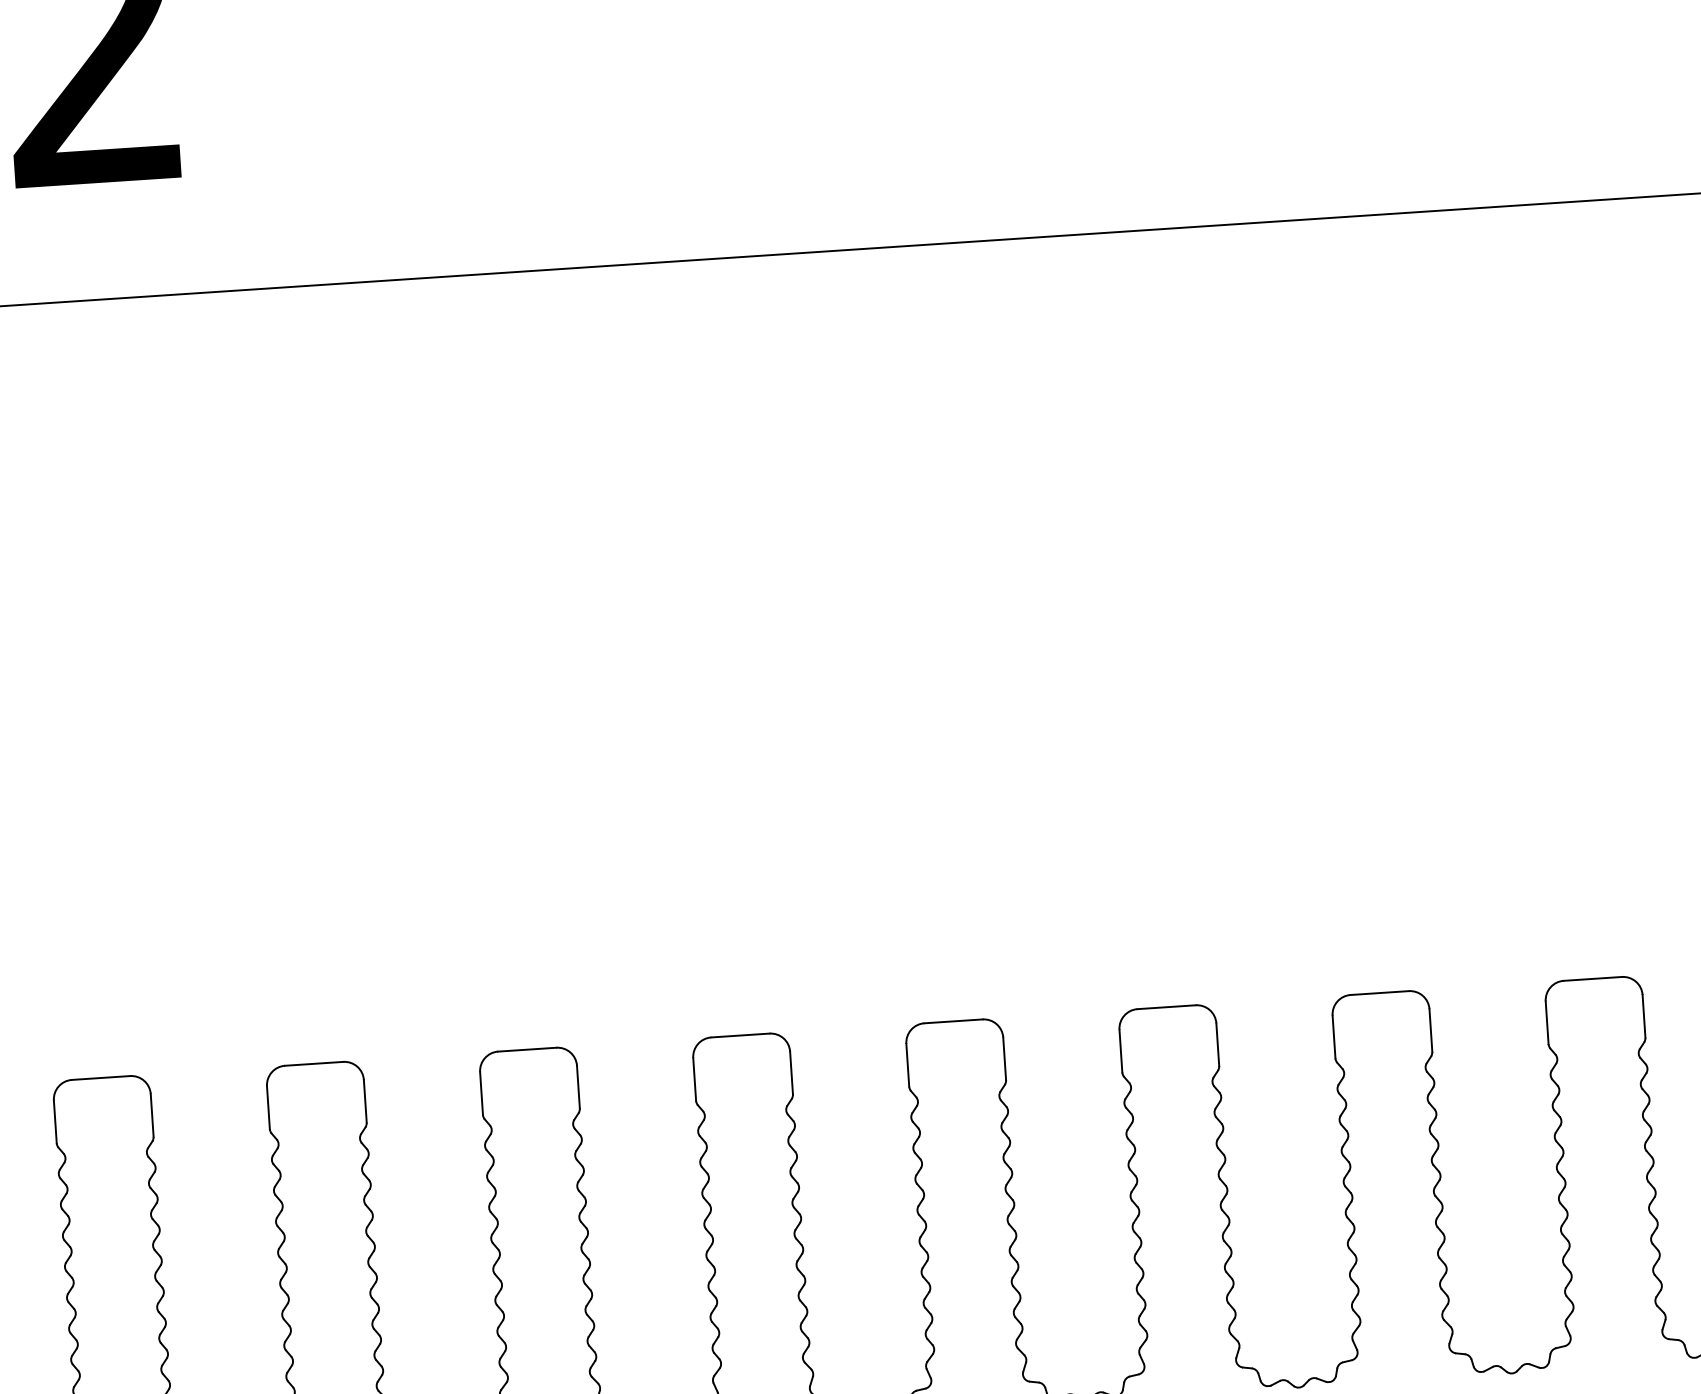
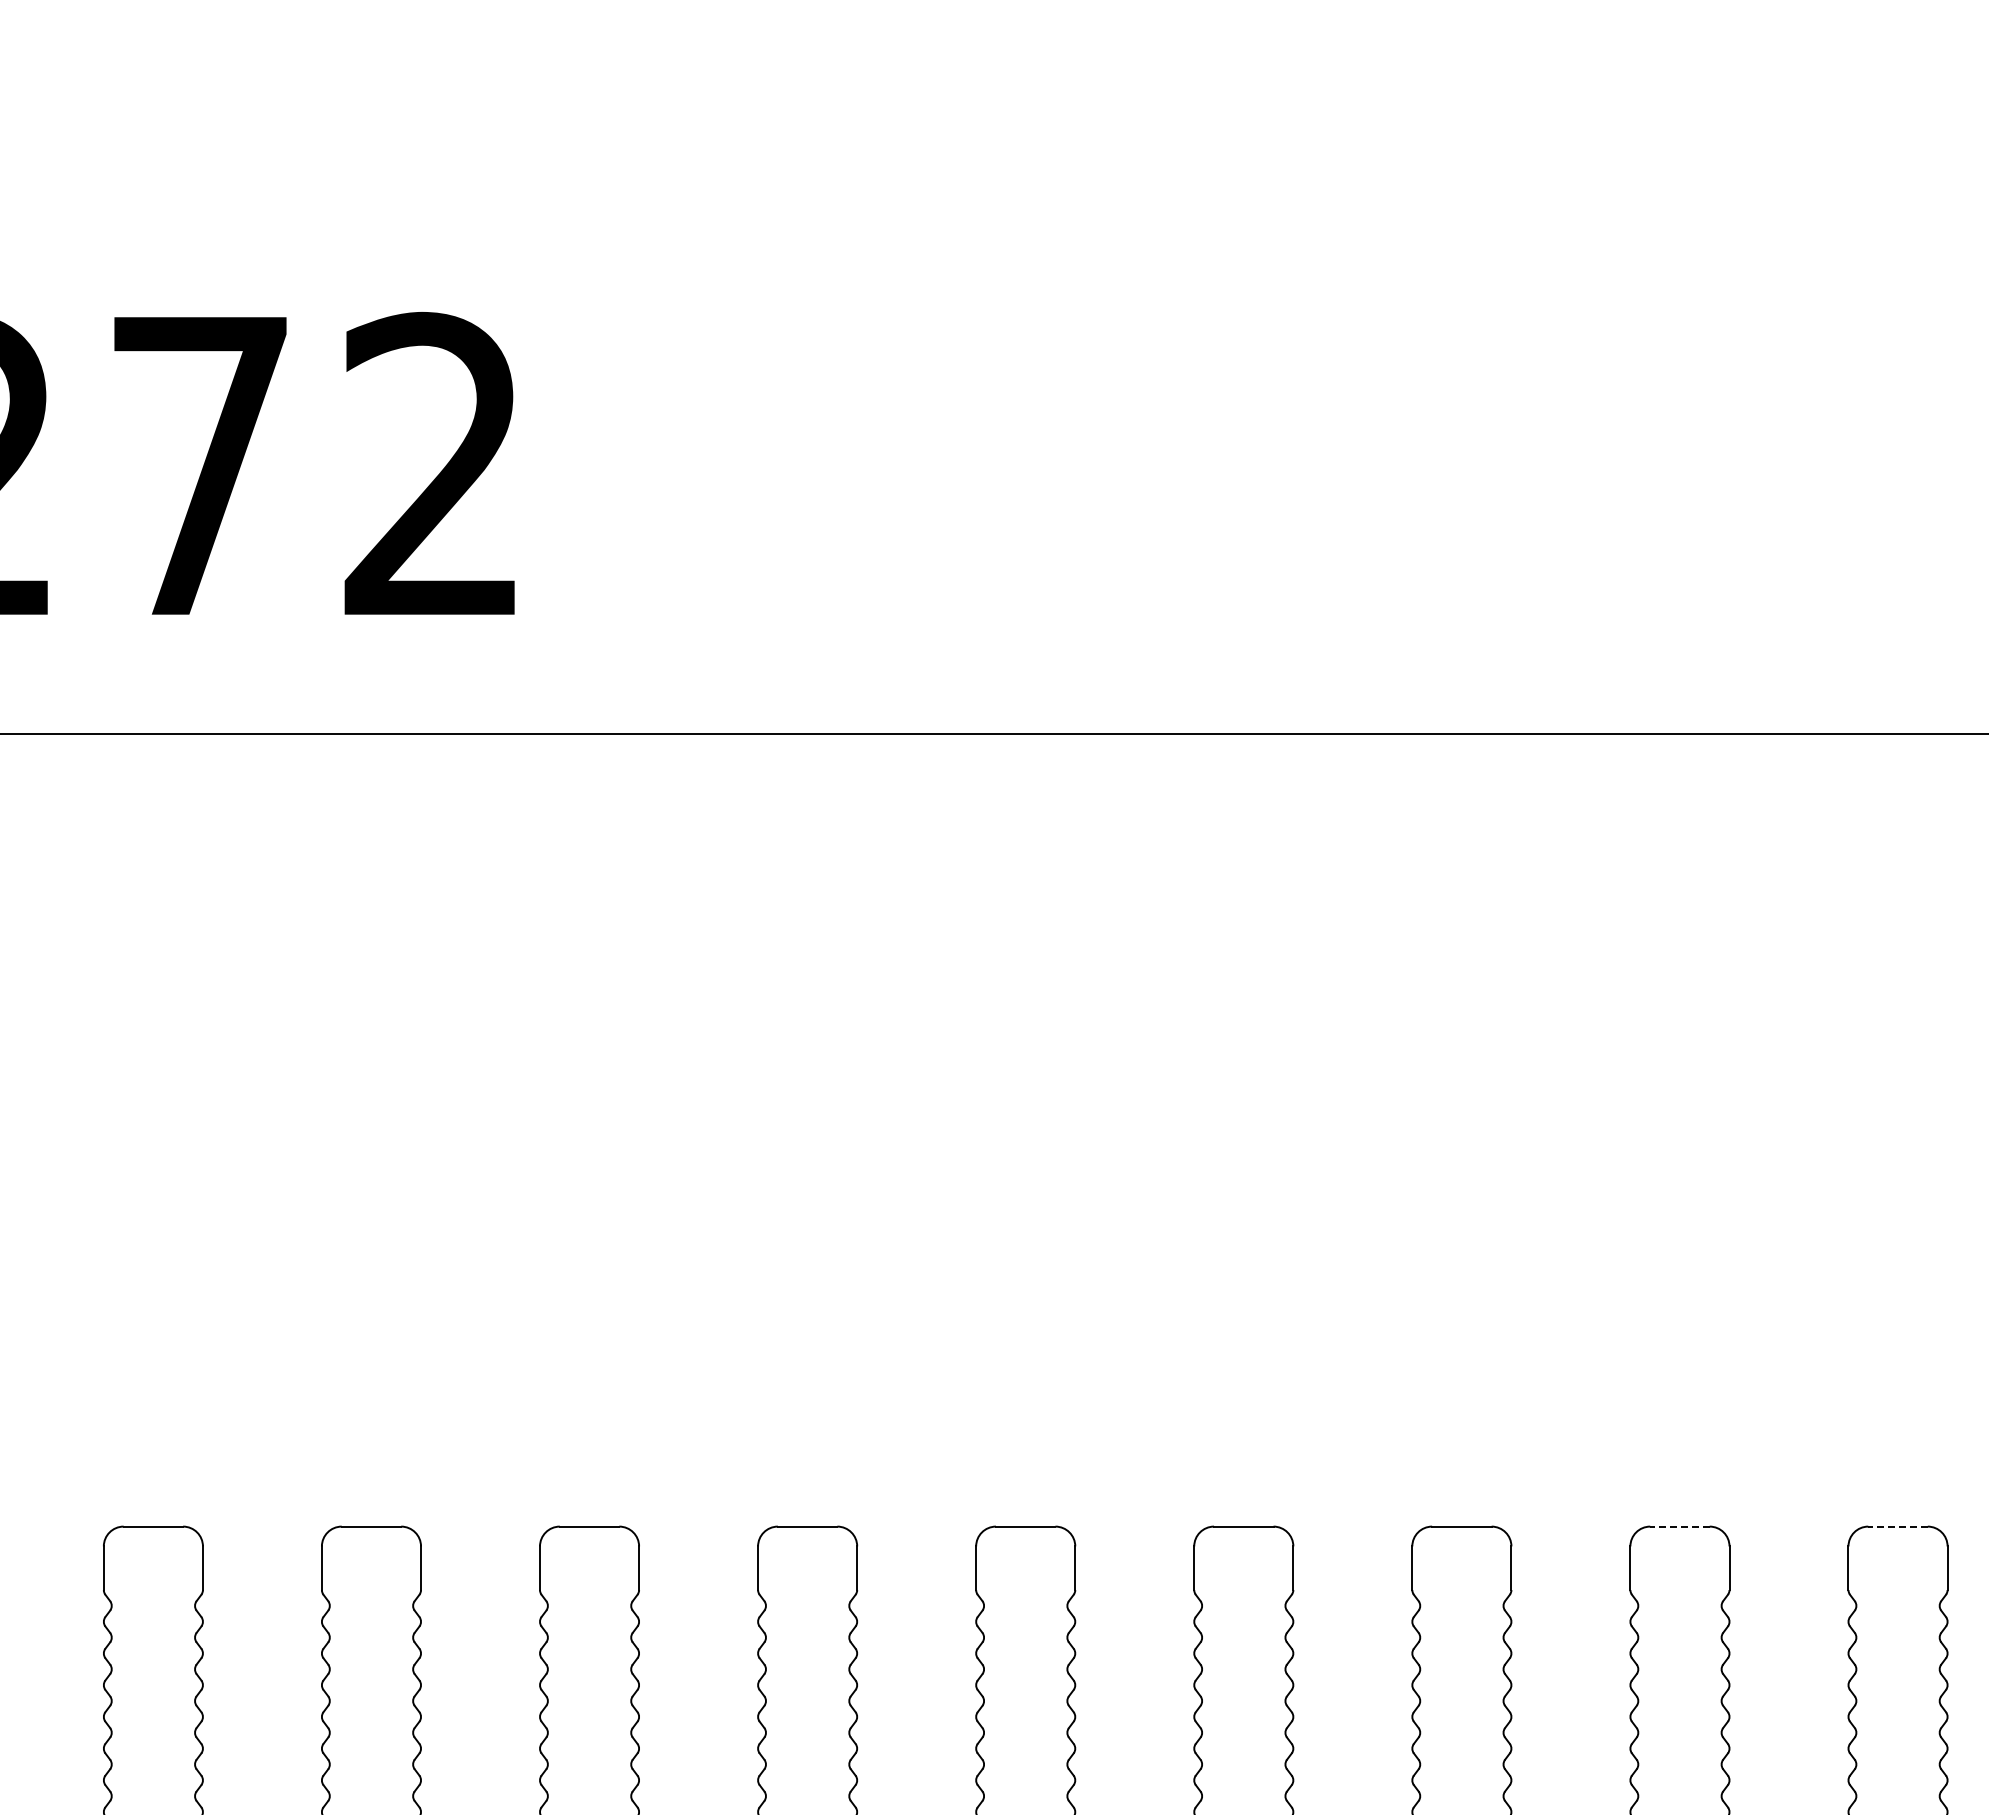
line: (1593, 978) -> (1898, 1526), solid -> dashed
line: (1379, 992) -> (1679, 1526), solid -> dashed

